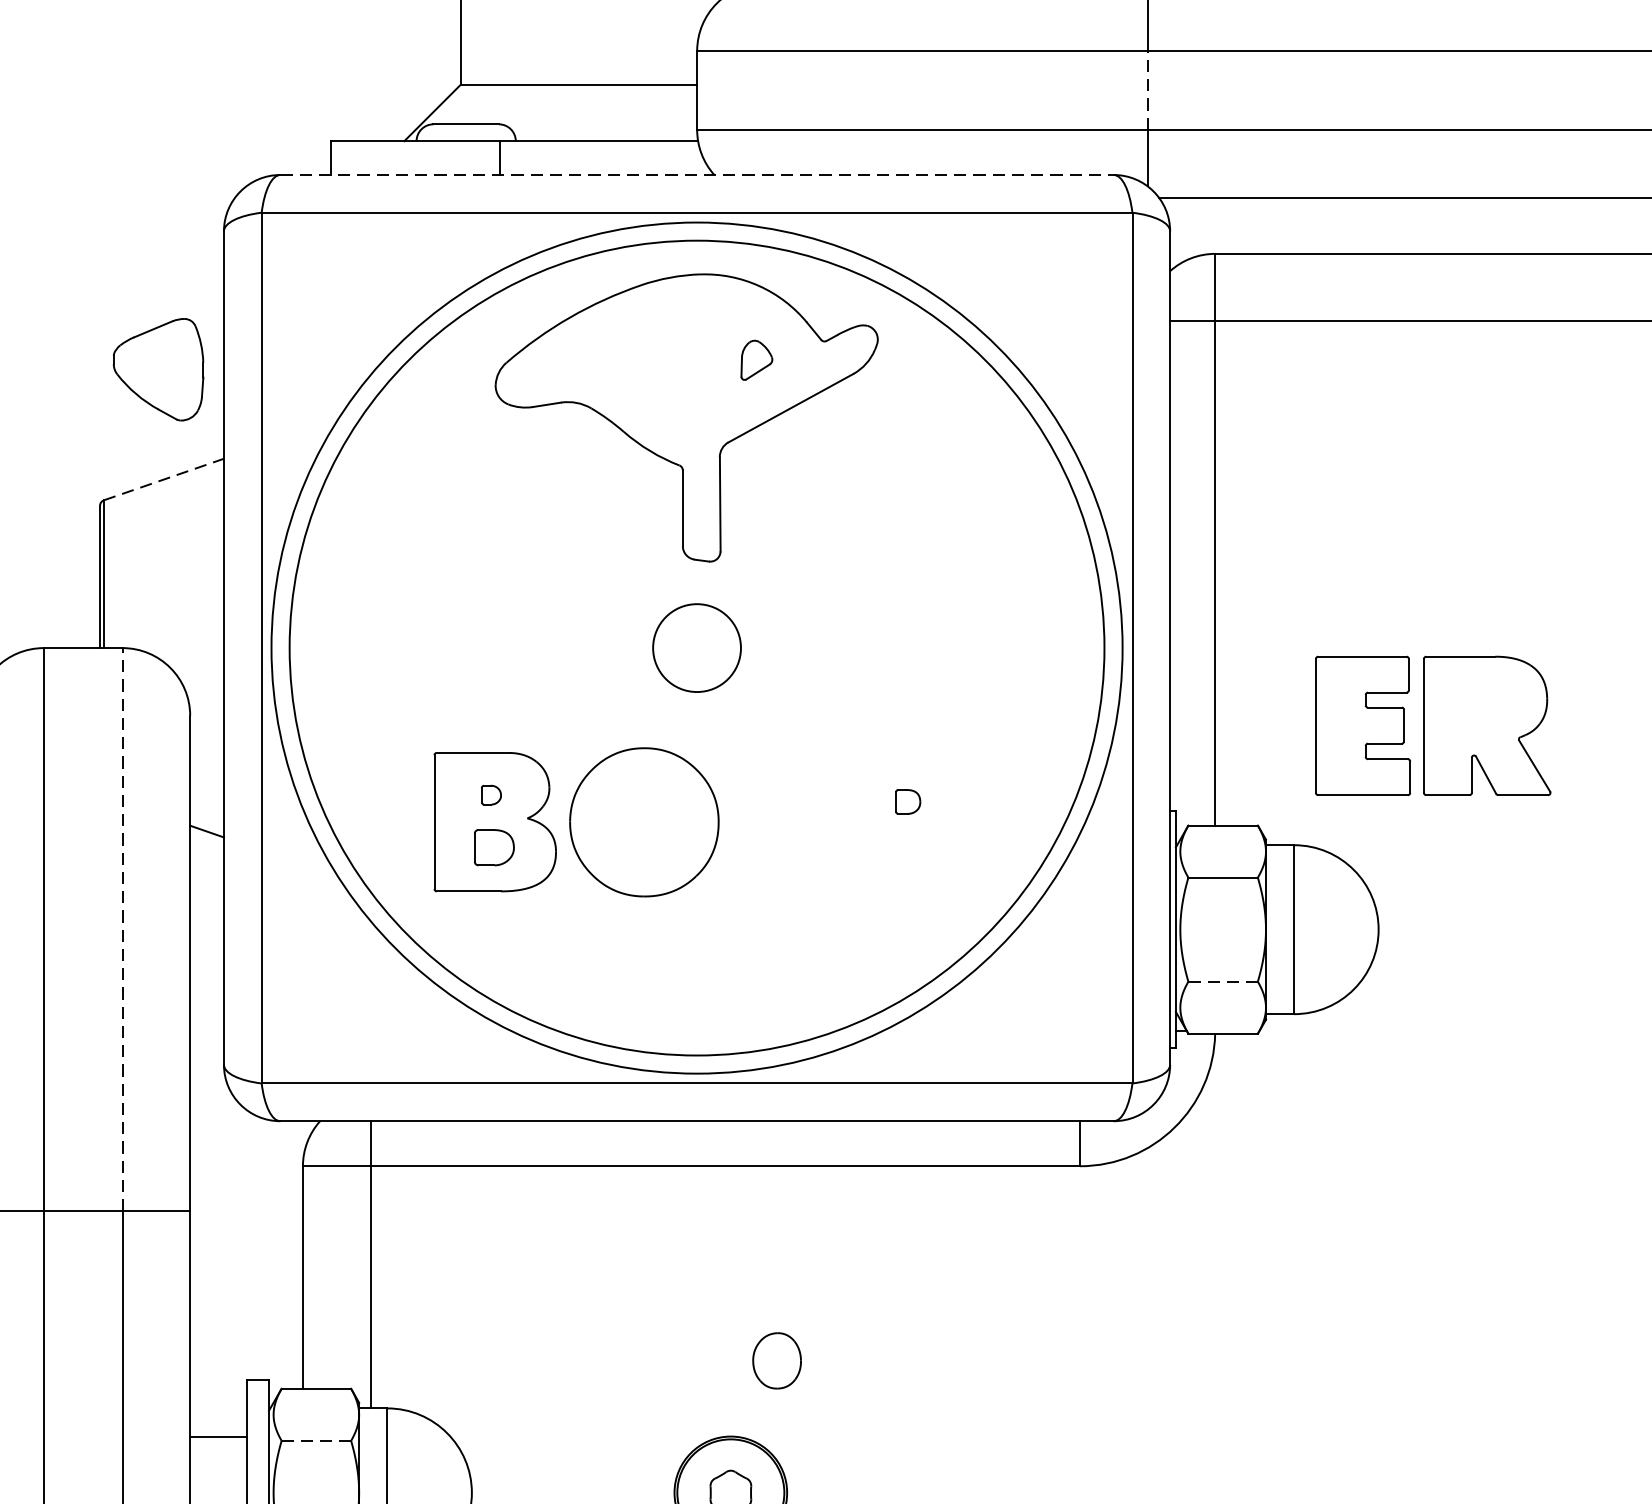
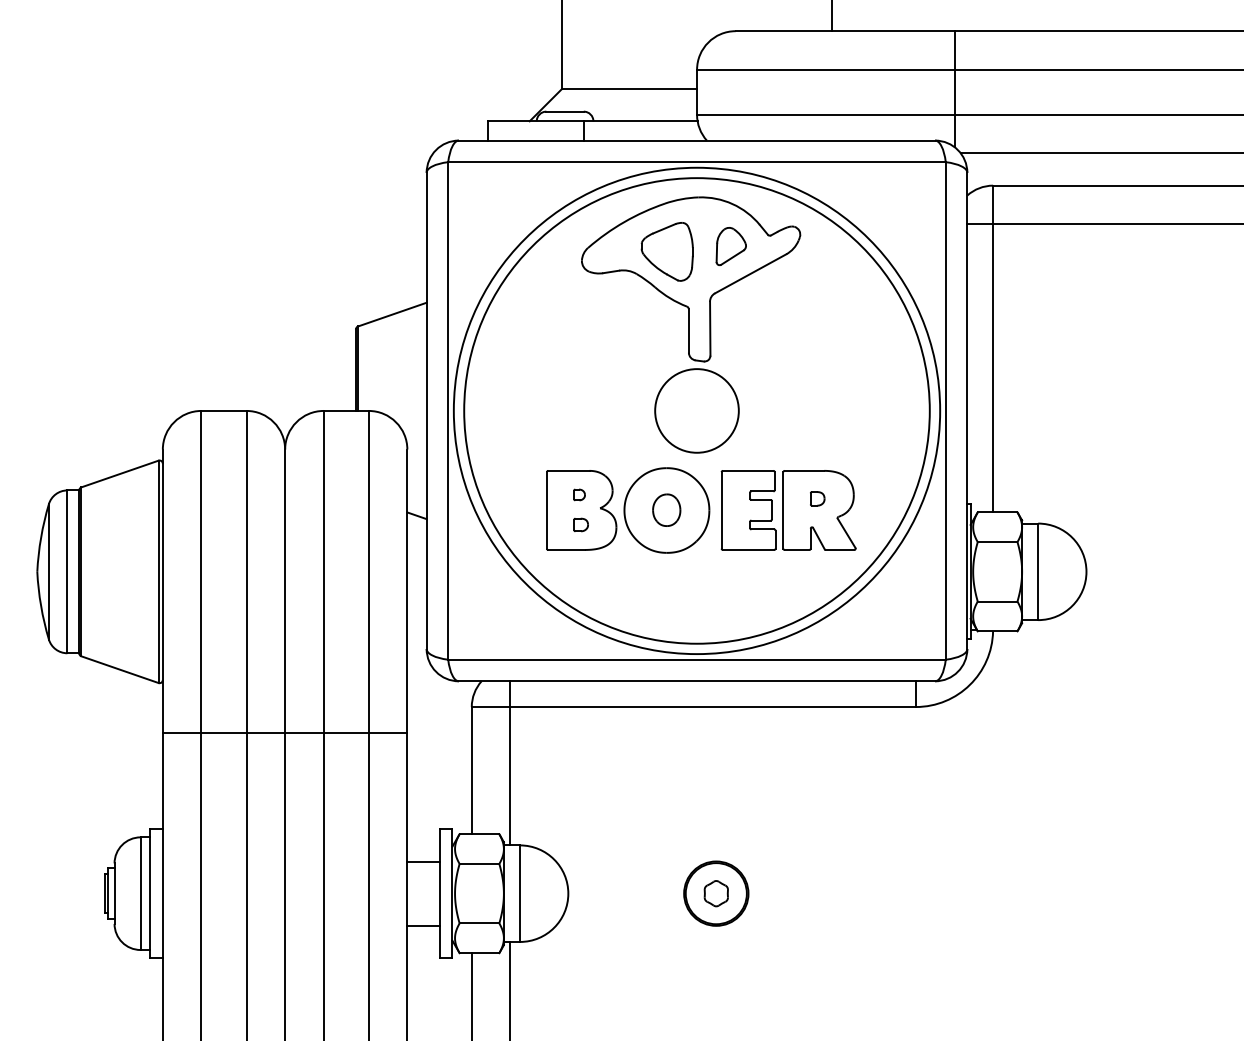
line: (1147, 90) -> (954, 92), dashed -> solid
line: (697, 174) -> (697, 140), dashed -> solid
part: (755, 360) -> (730, 246), size x1.67
part: (157, 369) -> (666, 251), moved
line: (164, 479) -> (392, 314), dashed -> solid
circle: (696, 647) -> (696, 410), size x1.67
part: (1432, 726) -> (788, 510), moved
part: (493, 846) -> (580, 524), size x0.62
line: (122, 929) -> (368, 571), dashed -> solid
line: (1222, 981) -> (997, 601), dashed -> solid
part: (776, 1359) -> (666, 509), moved
line: (316, 1440) -> (479, 863), dashed -> solid

